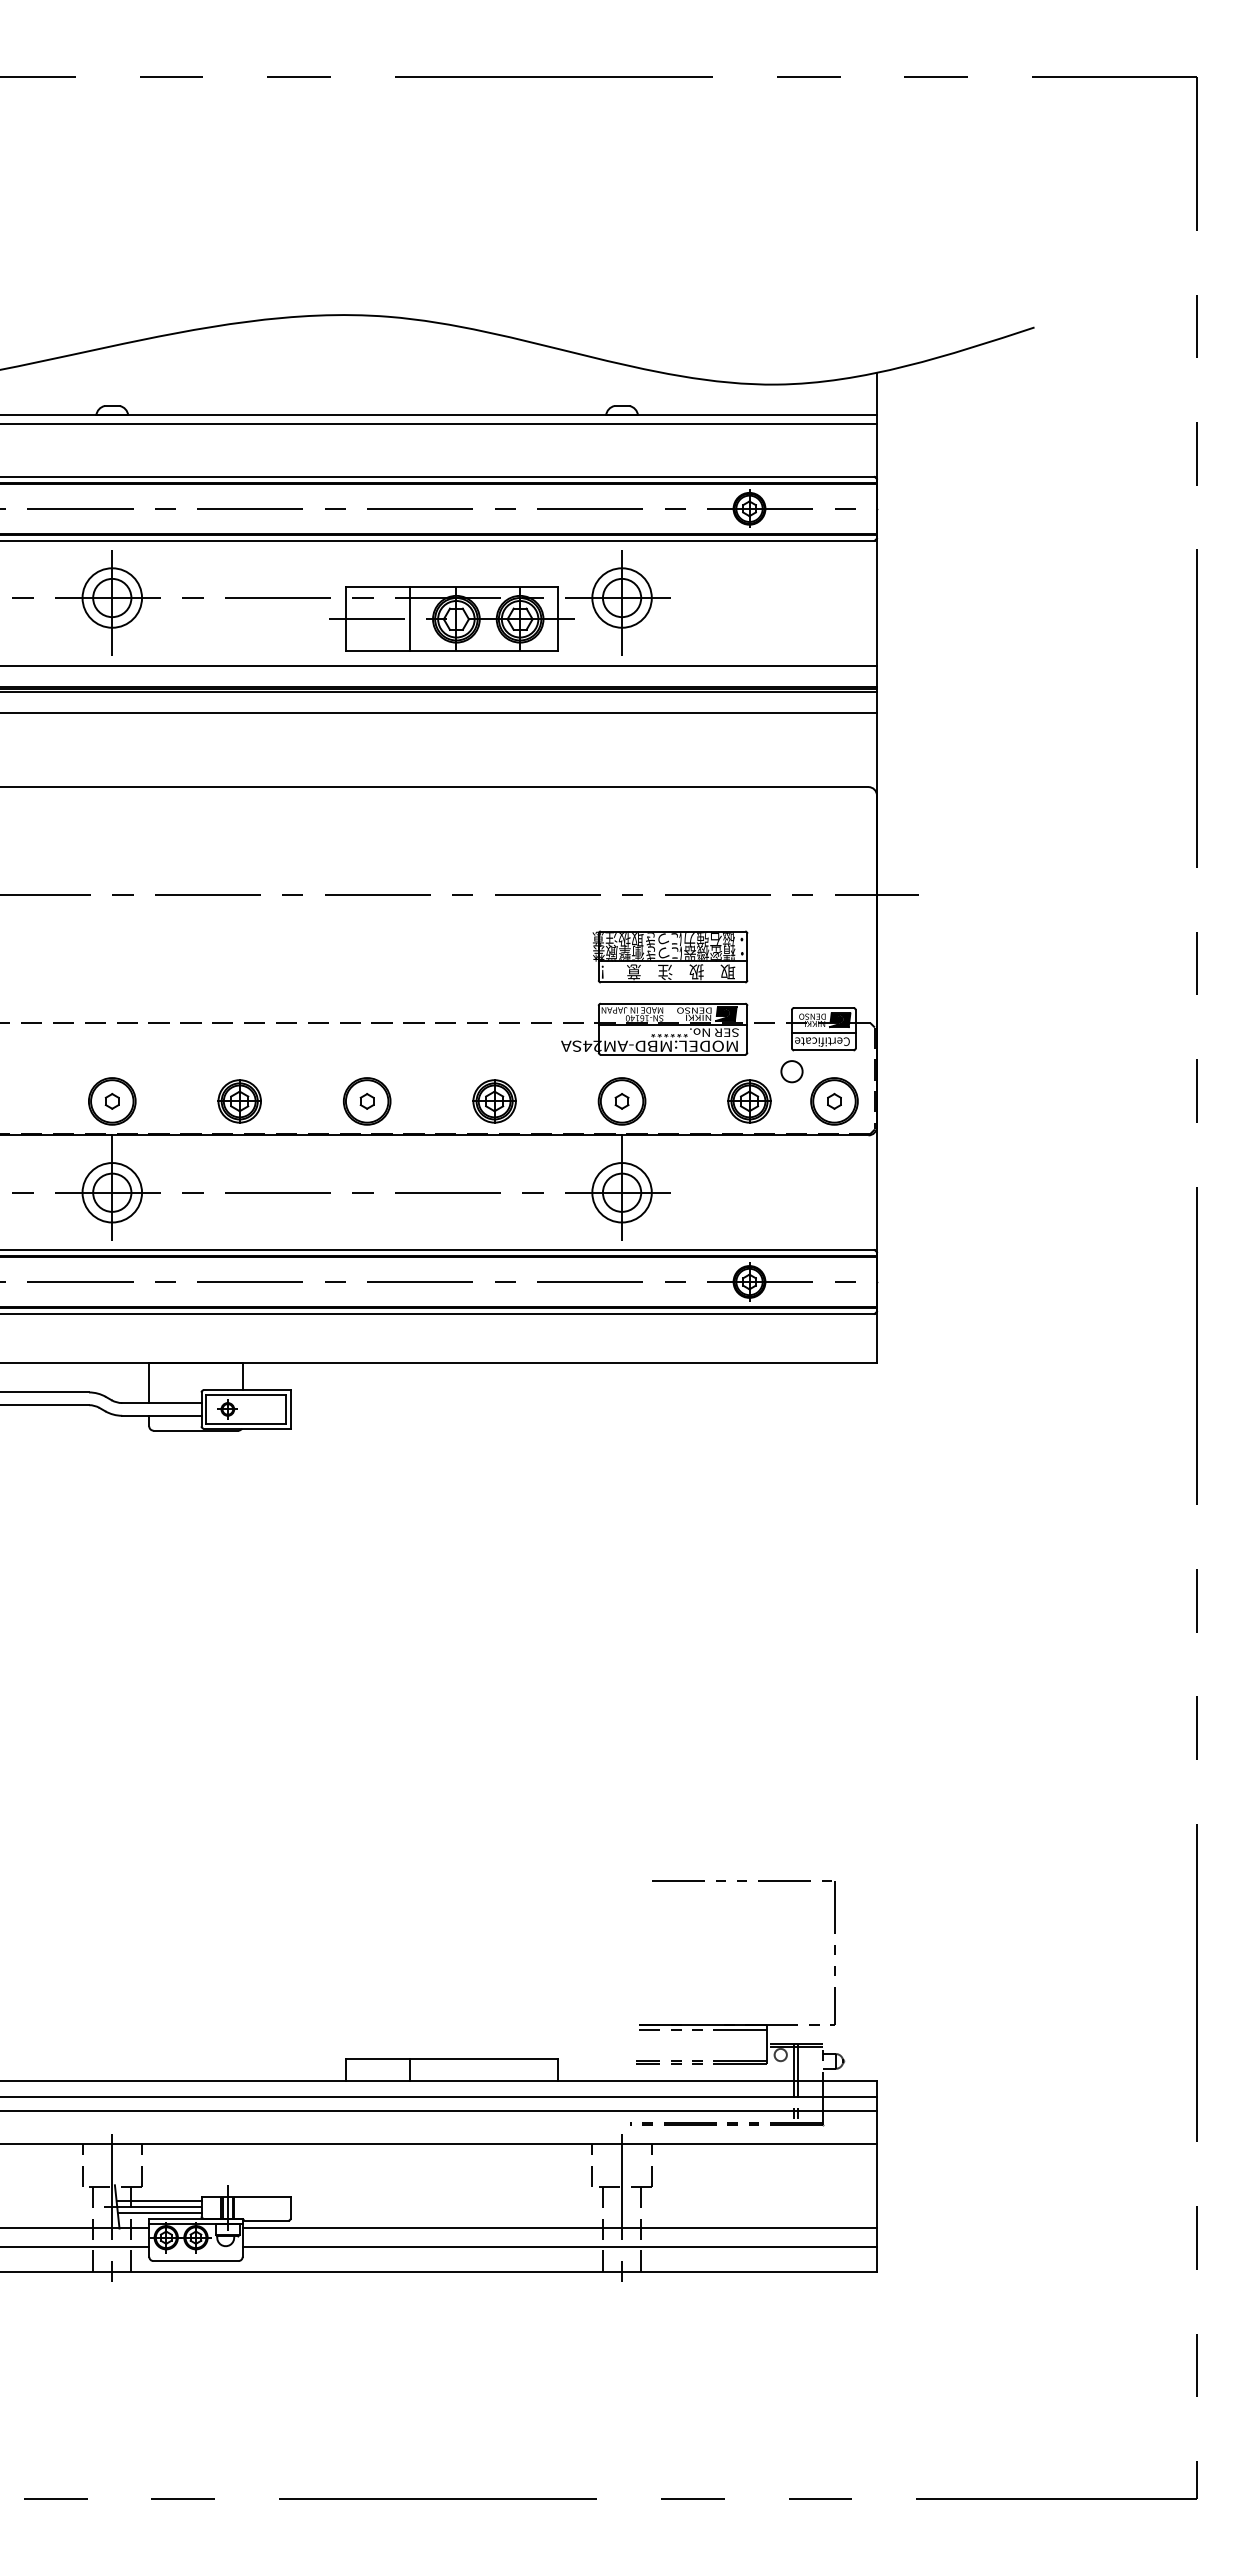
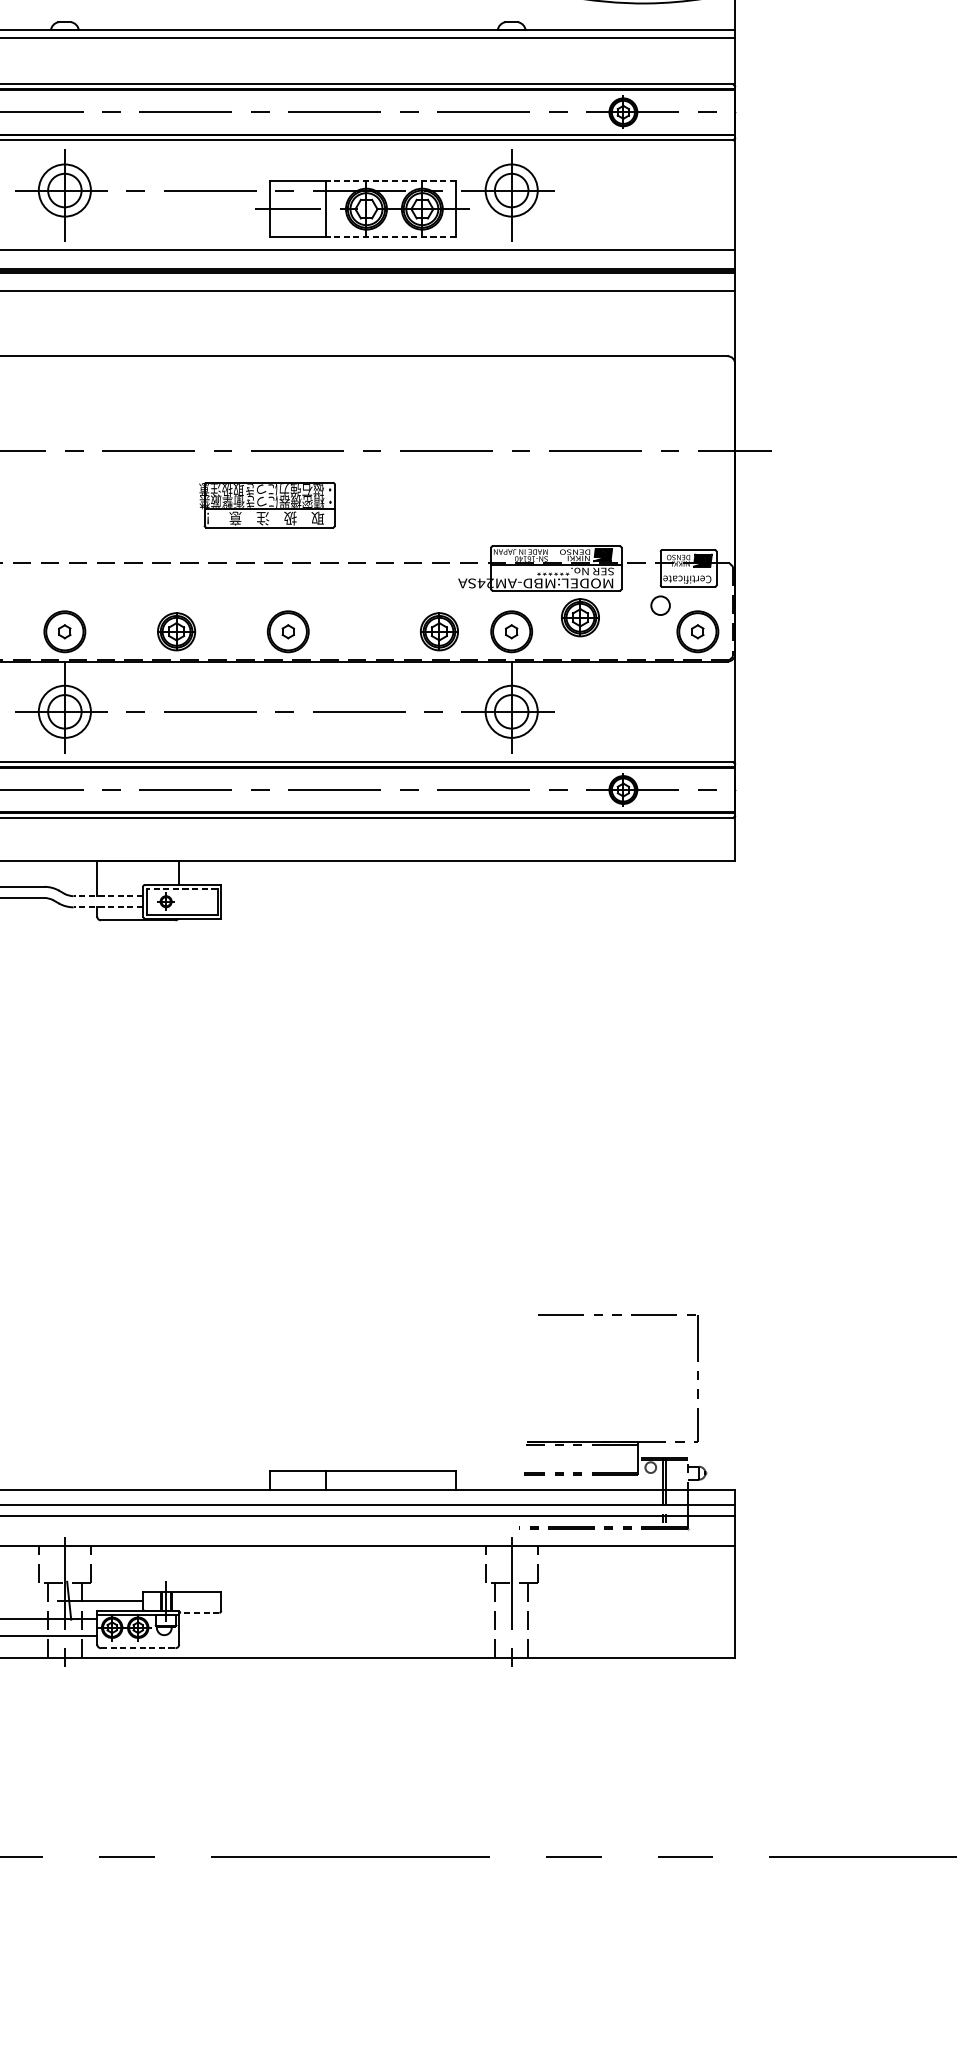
line: (483, 587) -> (390, 181), solid -> dashed
line: (483, 651) -> (390, 237), solid -> dashed
part: (670, 956) -> (267, 504), moved
line: (823, 1033) -> (688, 572), removed
part: (494, 1101) -> (439, 631), moved
part: (749, 1101) -> (580, 617), moved
line: (245, 1394) -> (181, 888), solid -> dashed
line: (161, 1403) -> (108, 896), solid -> dashed
line: (161, 1415) -> (108, 907), solid -> dashed
line: (158, 2200) -> (105, 1595), removed
line: (159, 2213) -> (106, 1606), removed
line: (266, 2220) -> (200, 1612), solid -> dashed
line: (559, 2228) -> (456, 1619), removed
line: (559, 2247) -> (456, 1636), removed
line: (196, 2261) -> (138, 1648), solid -> dashed

